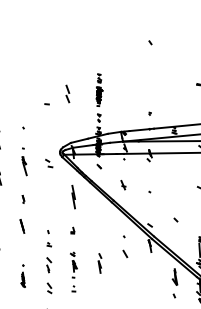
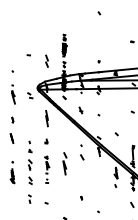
part: (67, 92) -> (46, 60), moved
part: (99, 262) -> (64, 163), size x1.67
part: (23, 276) -> (12, 172), size x1.43

